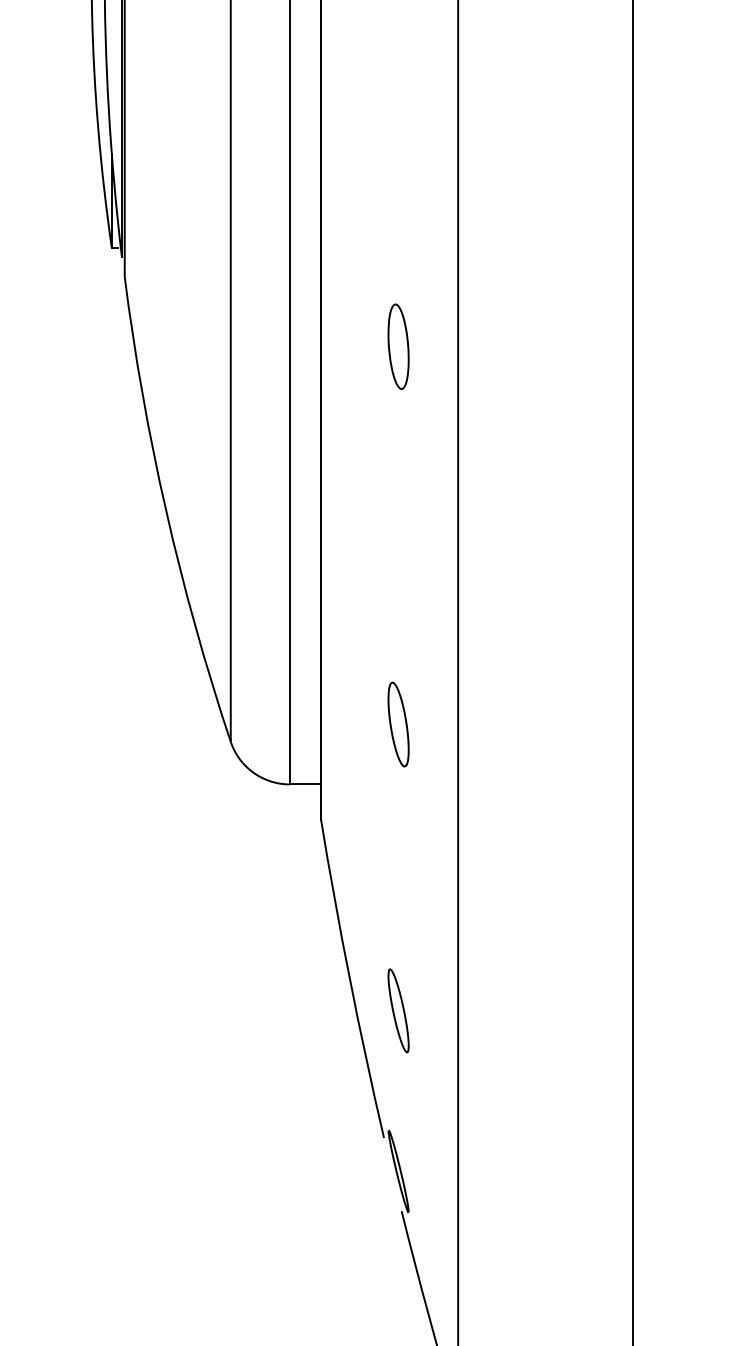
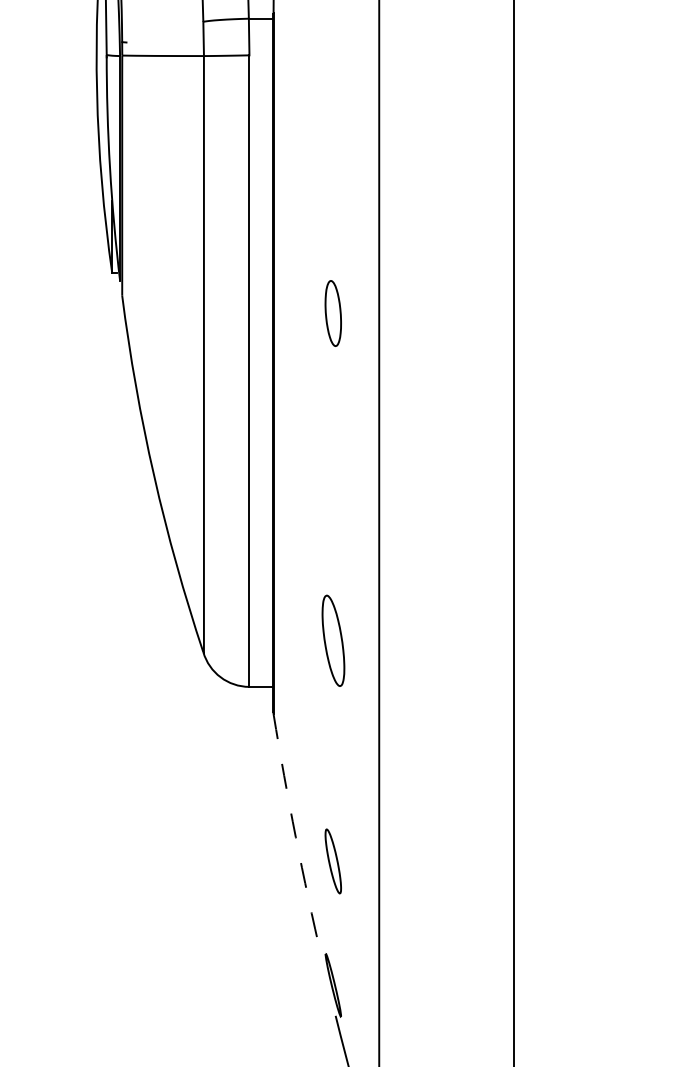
part: (397, 346) -> (332, 313), moved
part: (397, 724) -> (332, 640), size x1.4
arc: (349, 979) -> (295, 837), solid -> dashed

